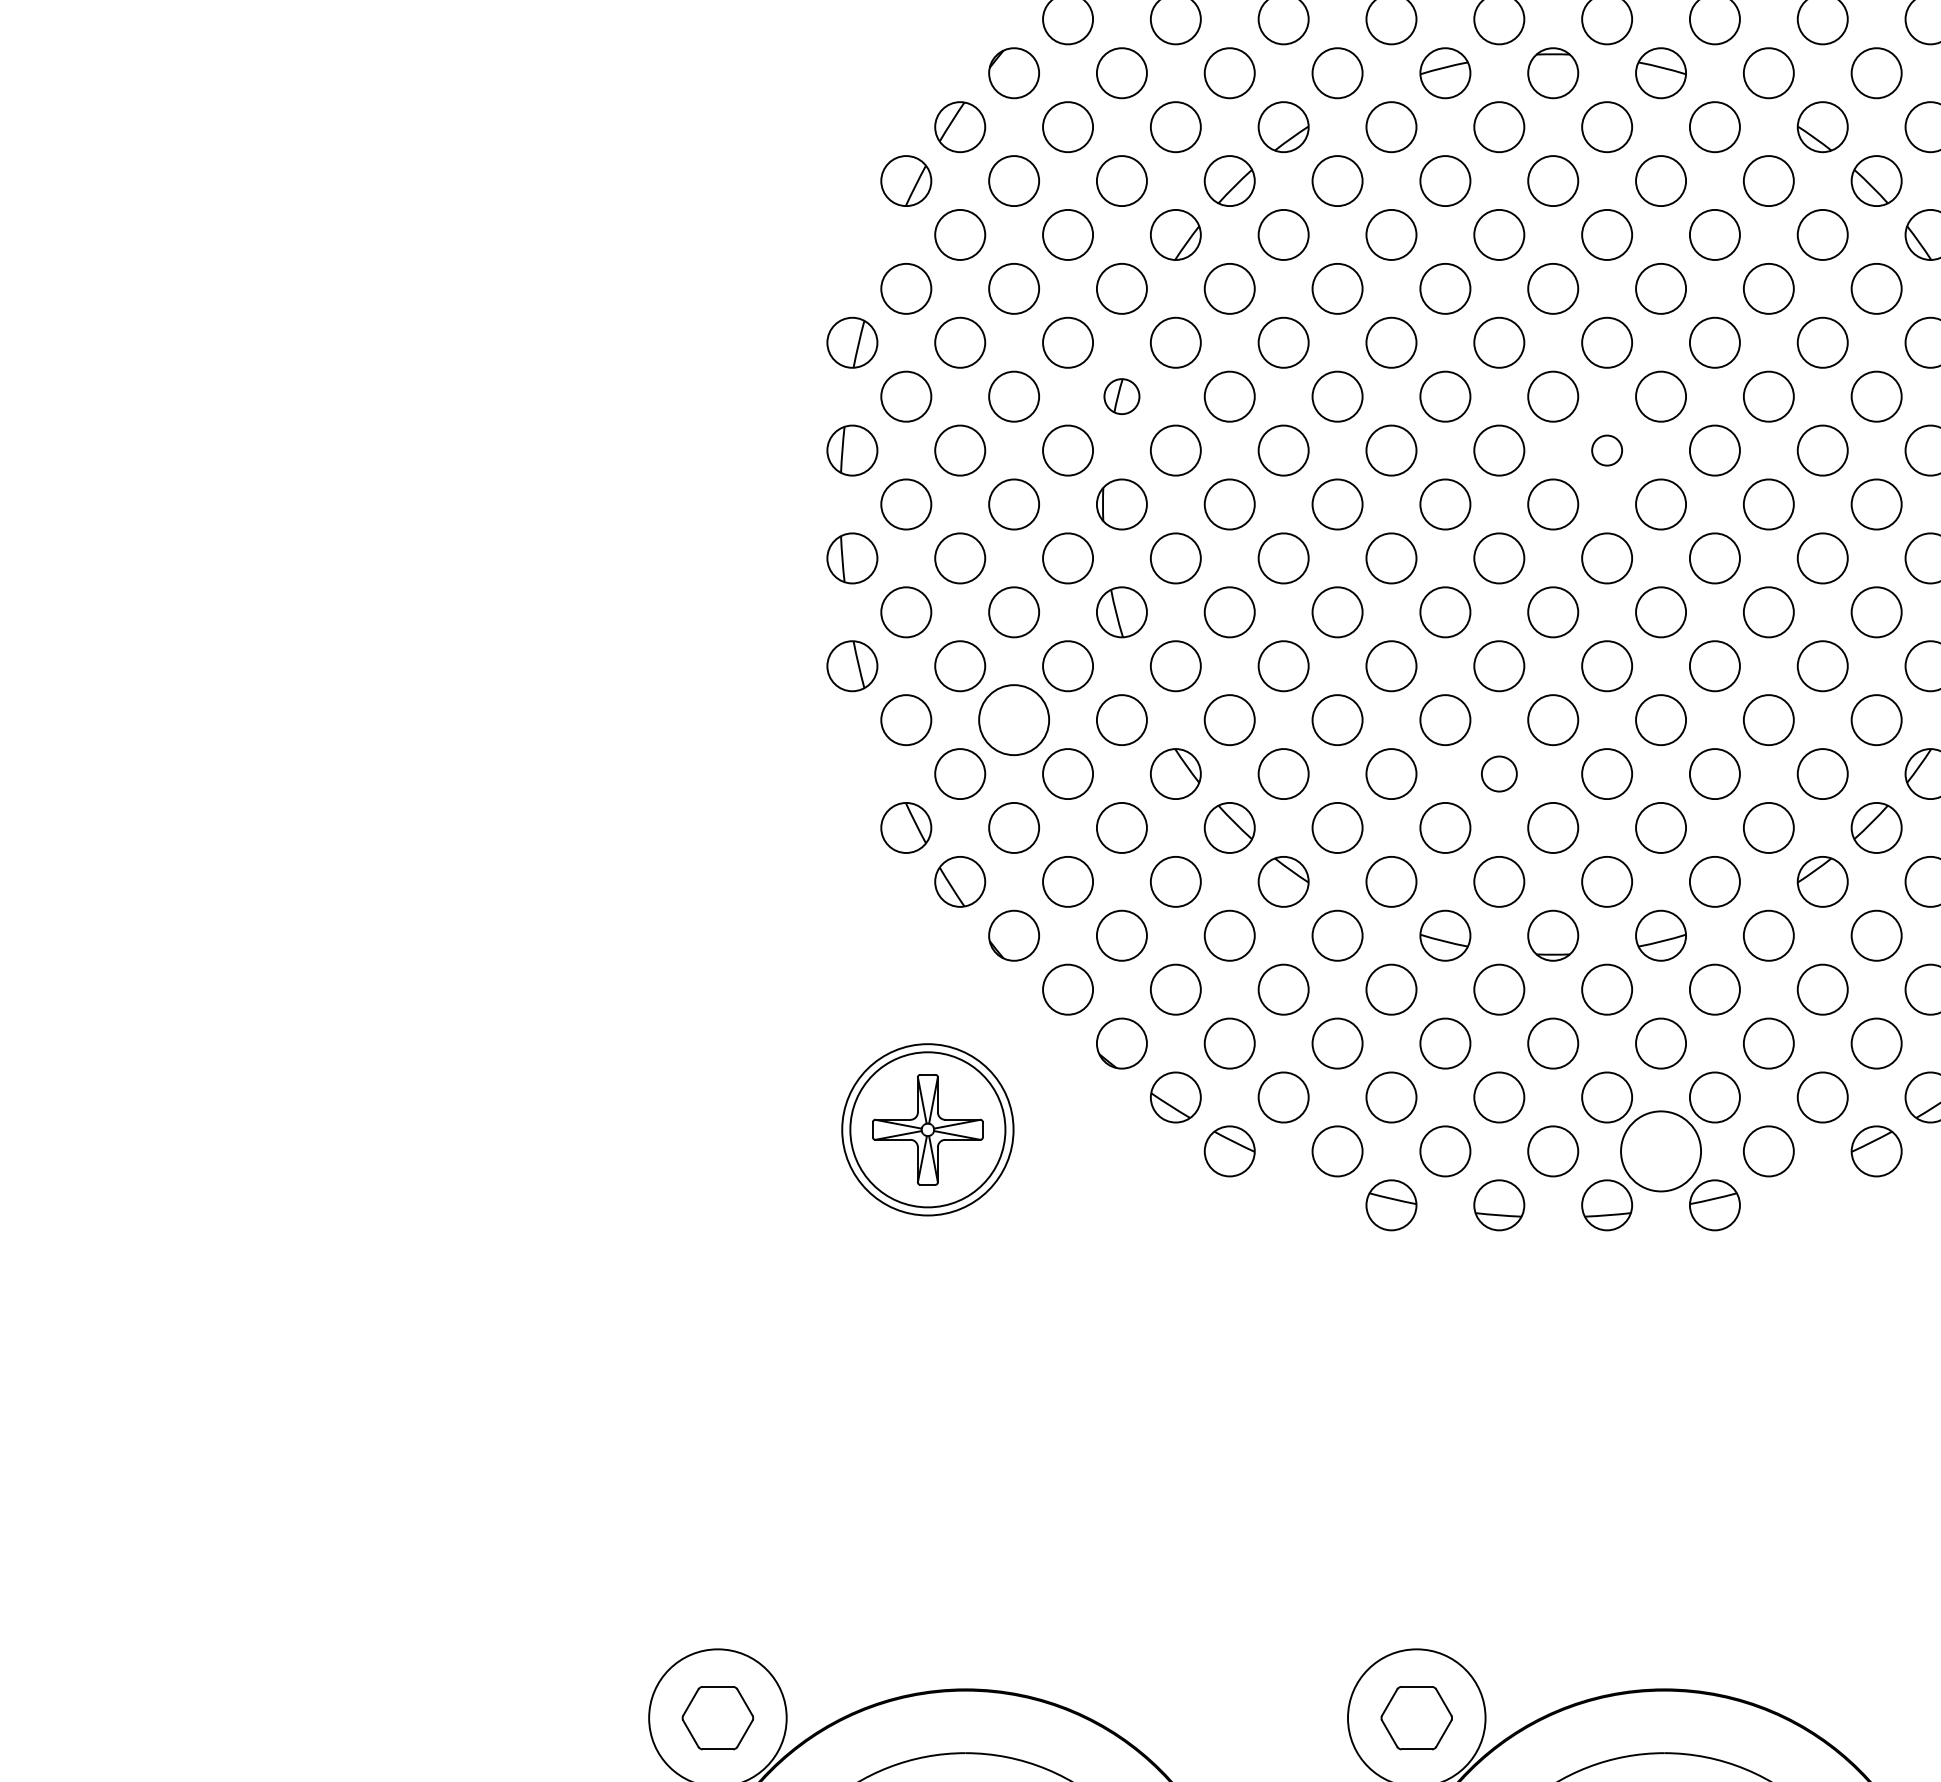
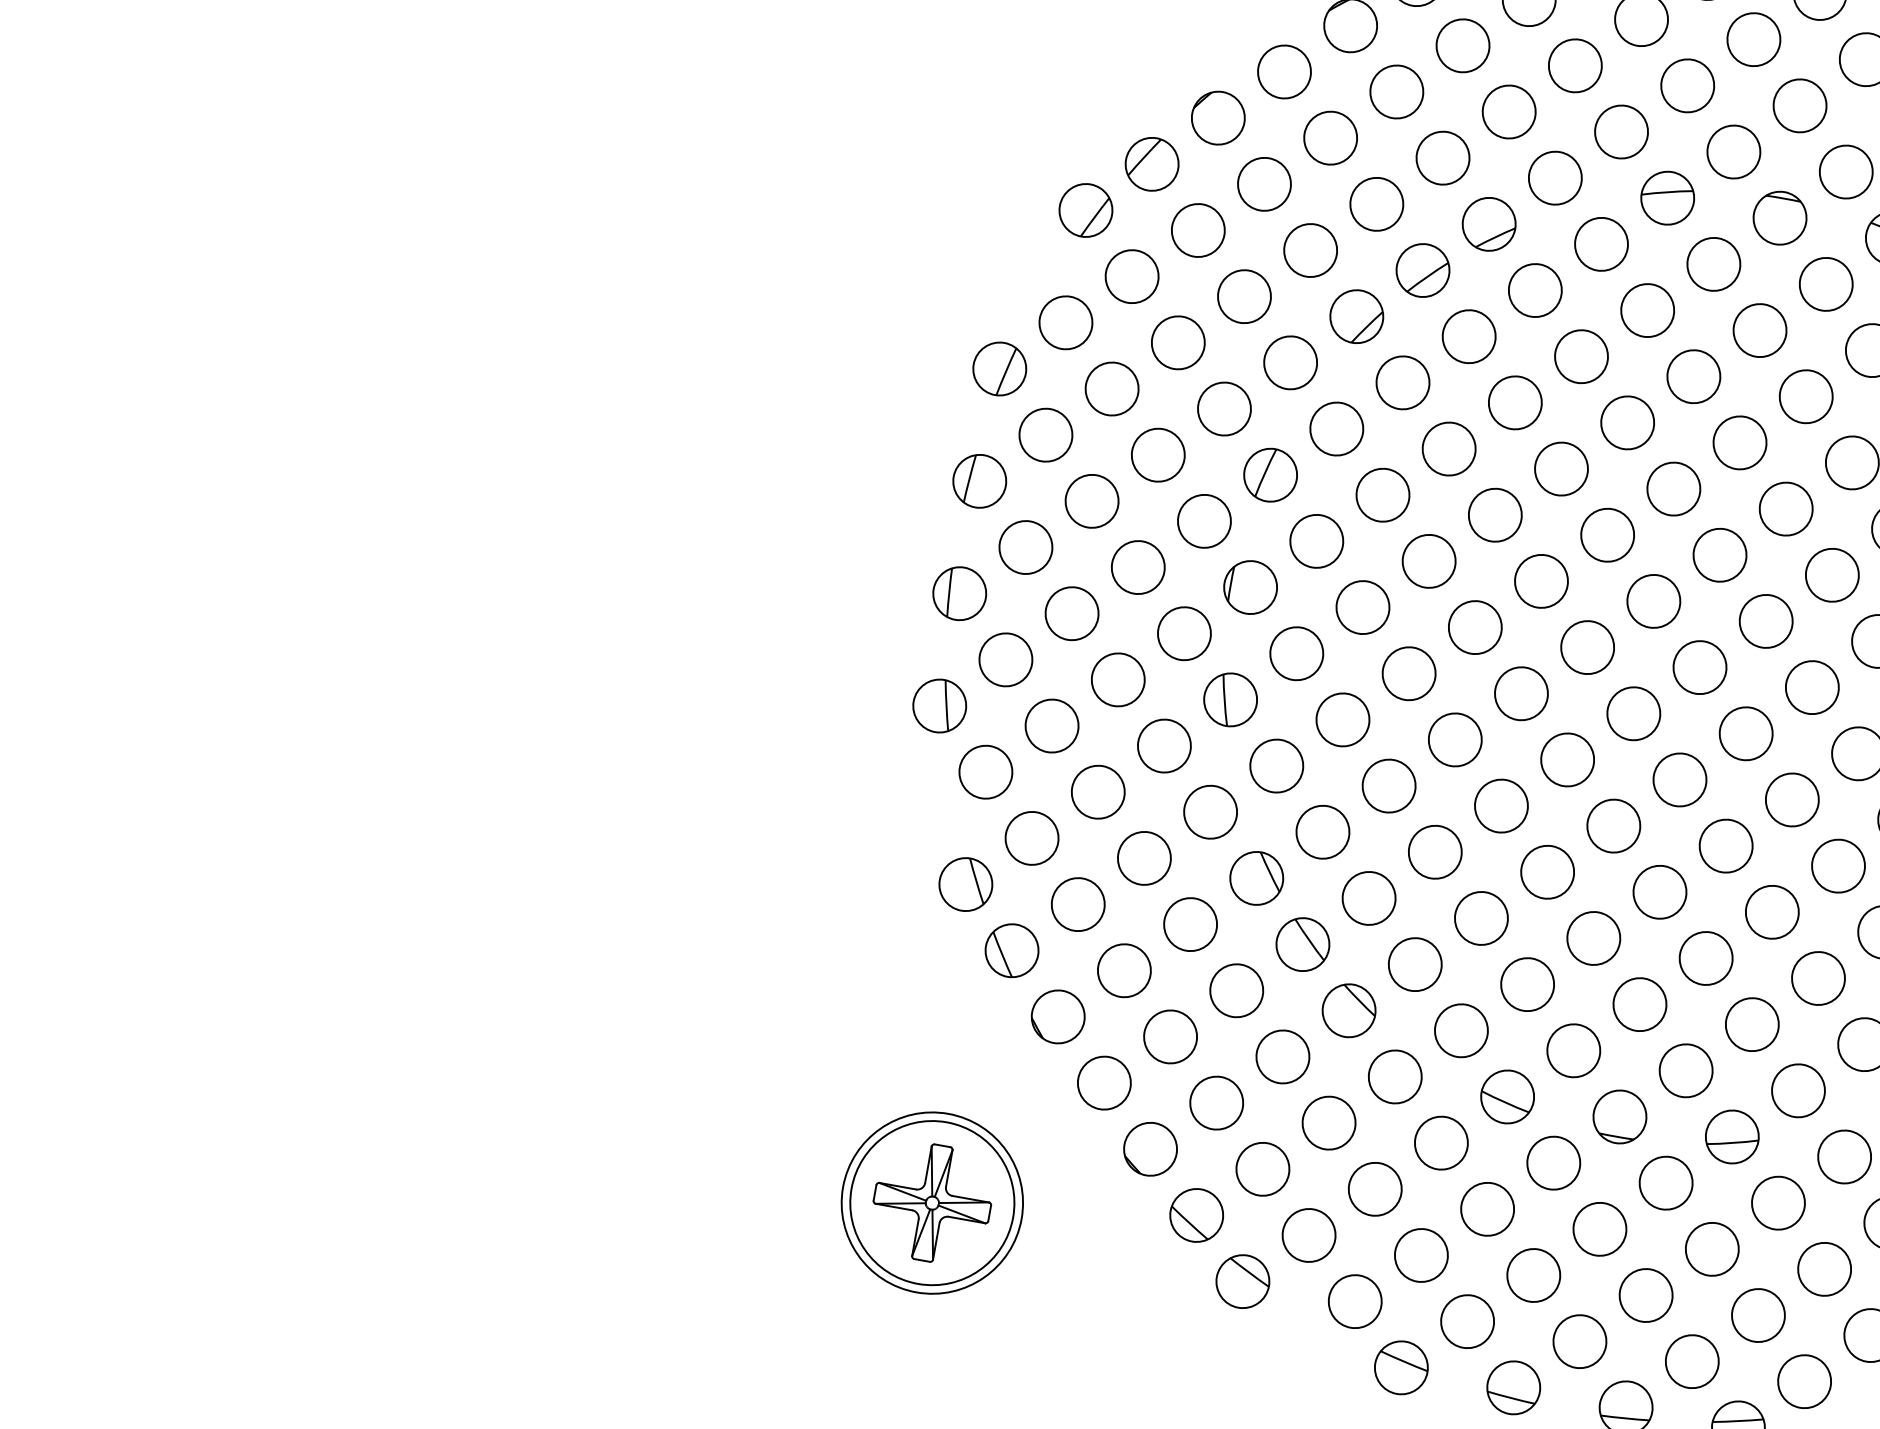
part: (1121, 396) -> (1270, 474), size x1.43
circle: (1607, 450) -> (1766, 621), size x1.67
circle: (1014, 720) -> (1098, 792), size x0.71
circle: (1499, 773) -> (1594, 937), size x1.43
circle: (1661, 1151) -> (1692, 1361), size x0.62

